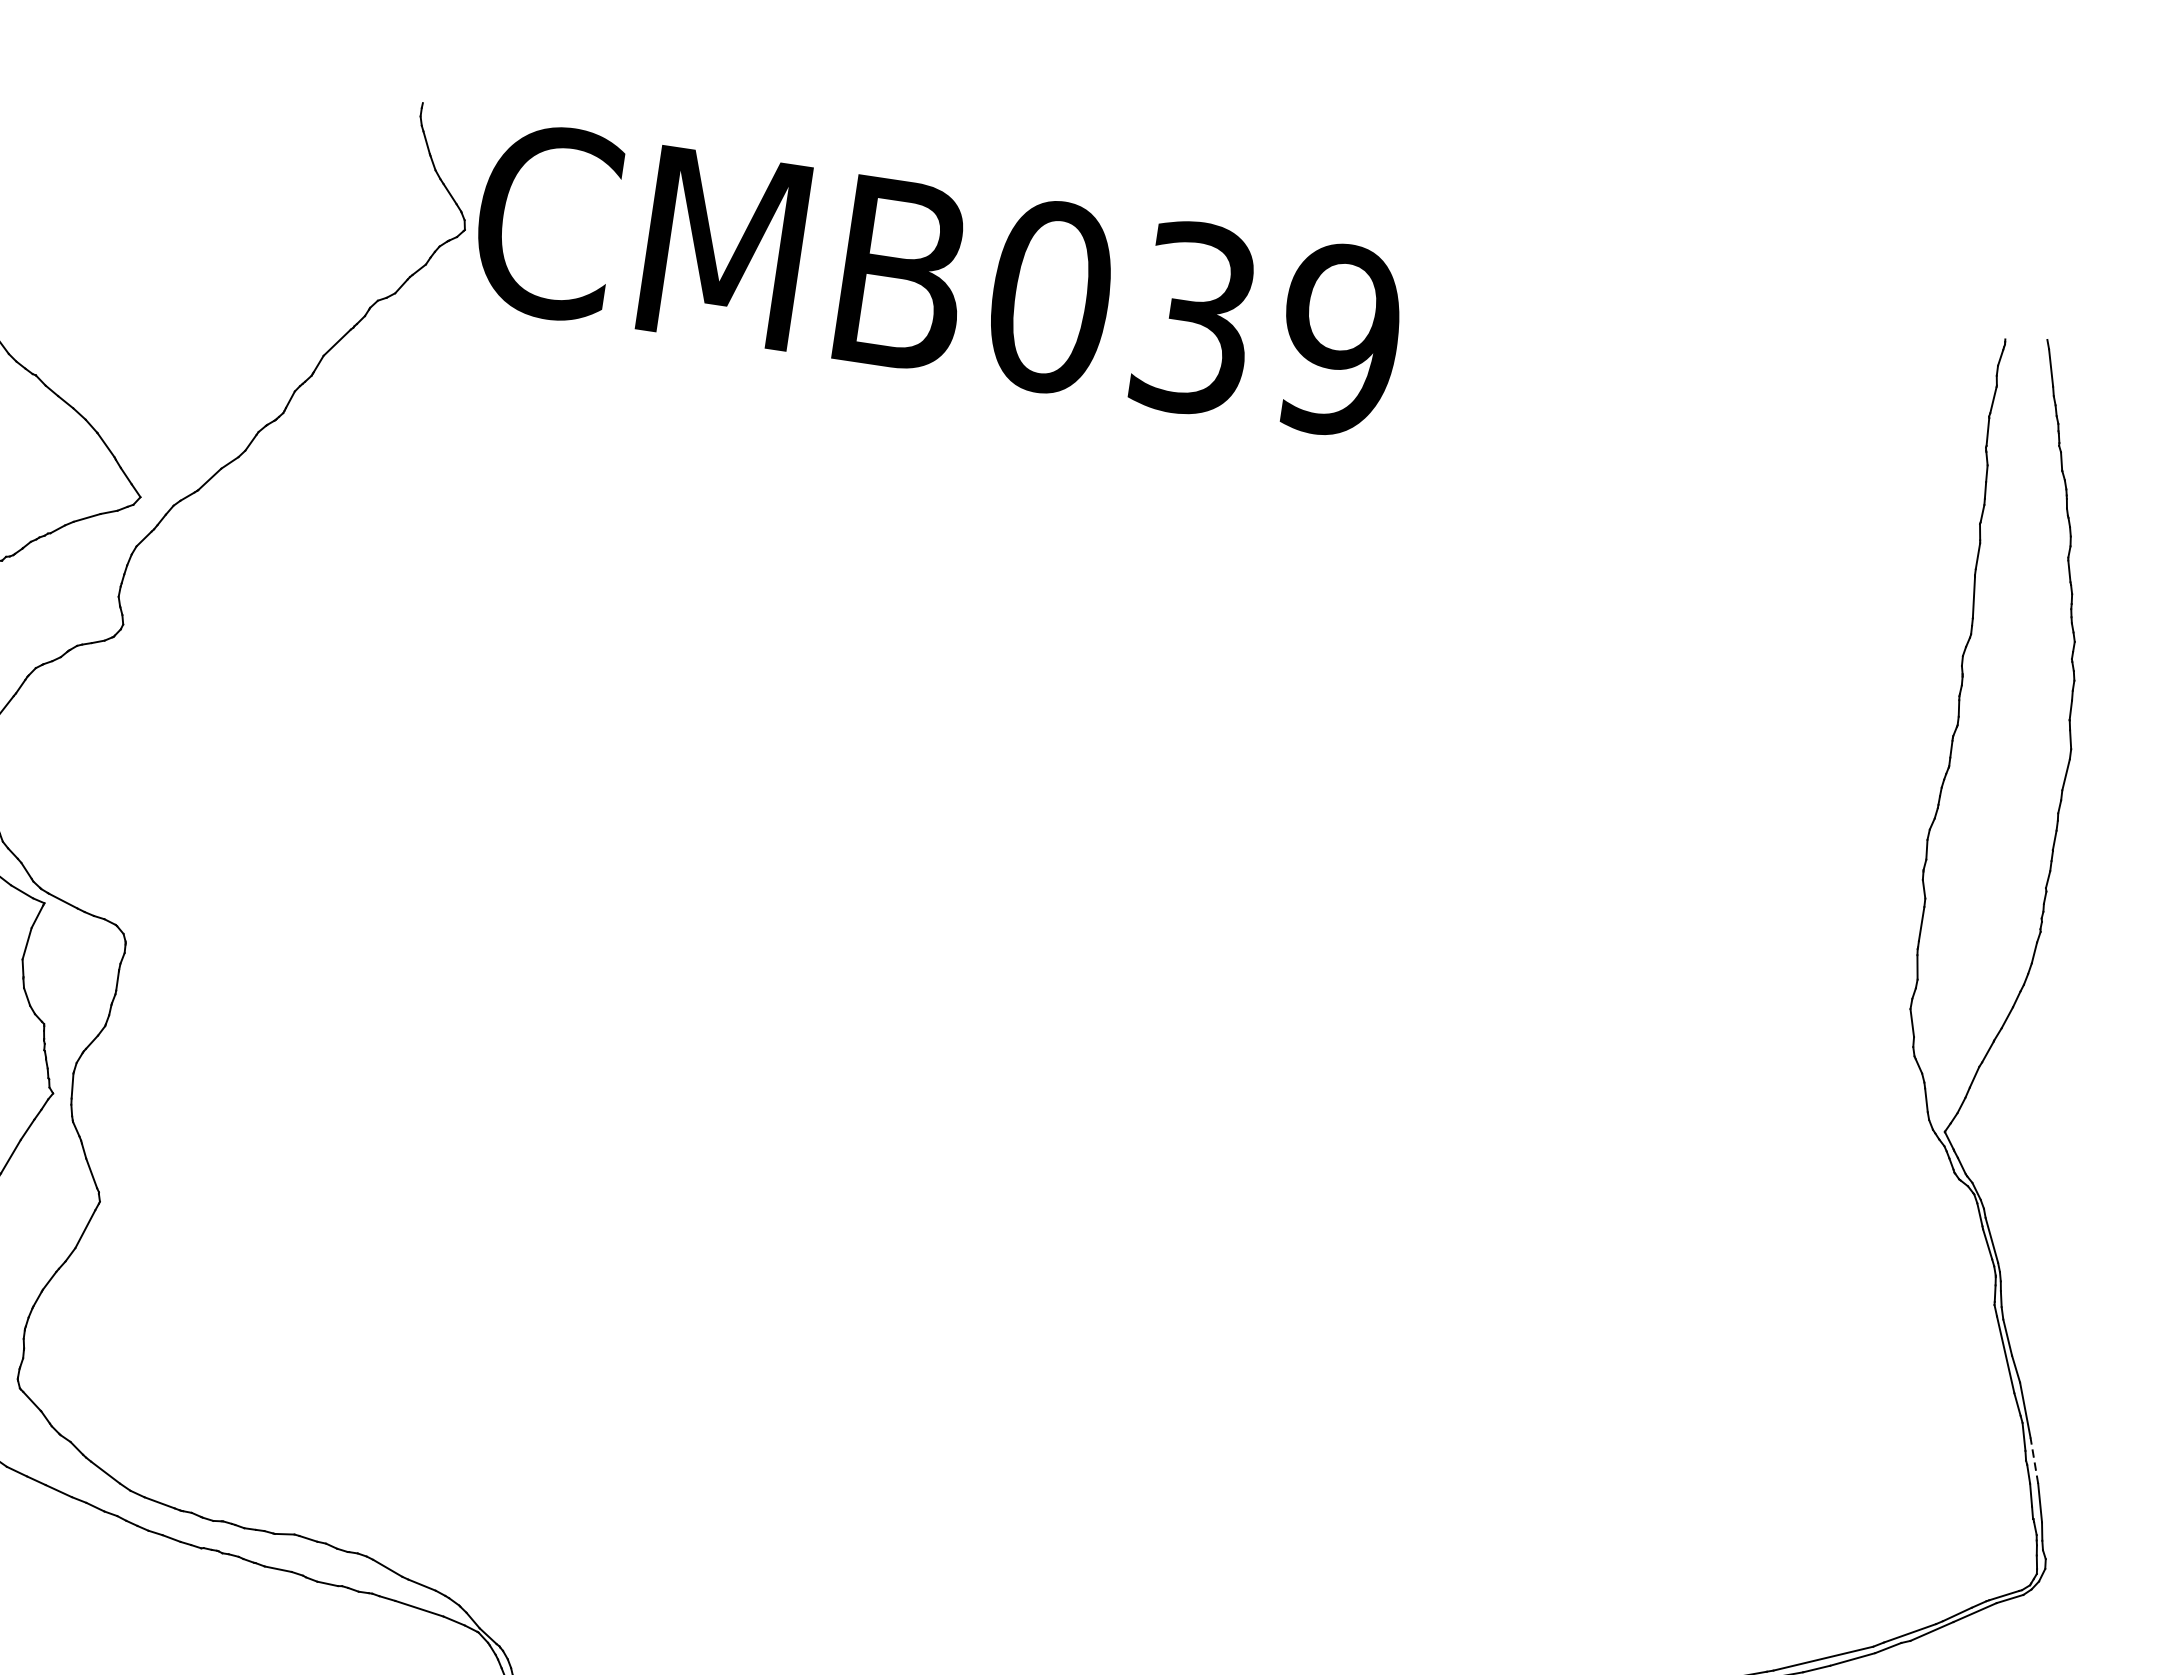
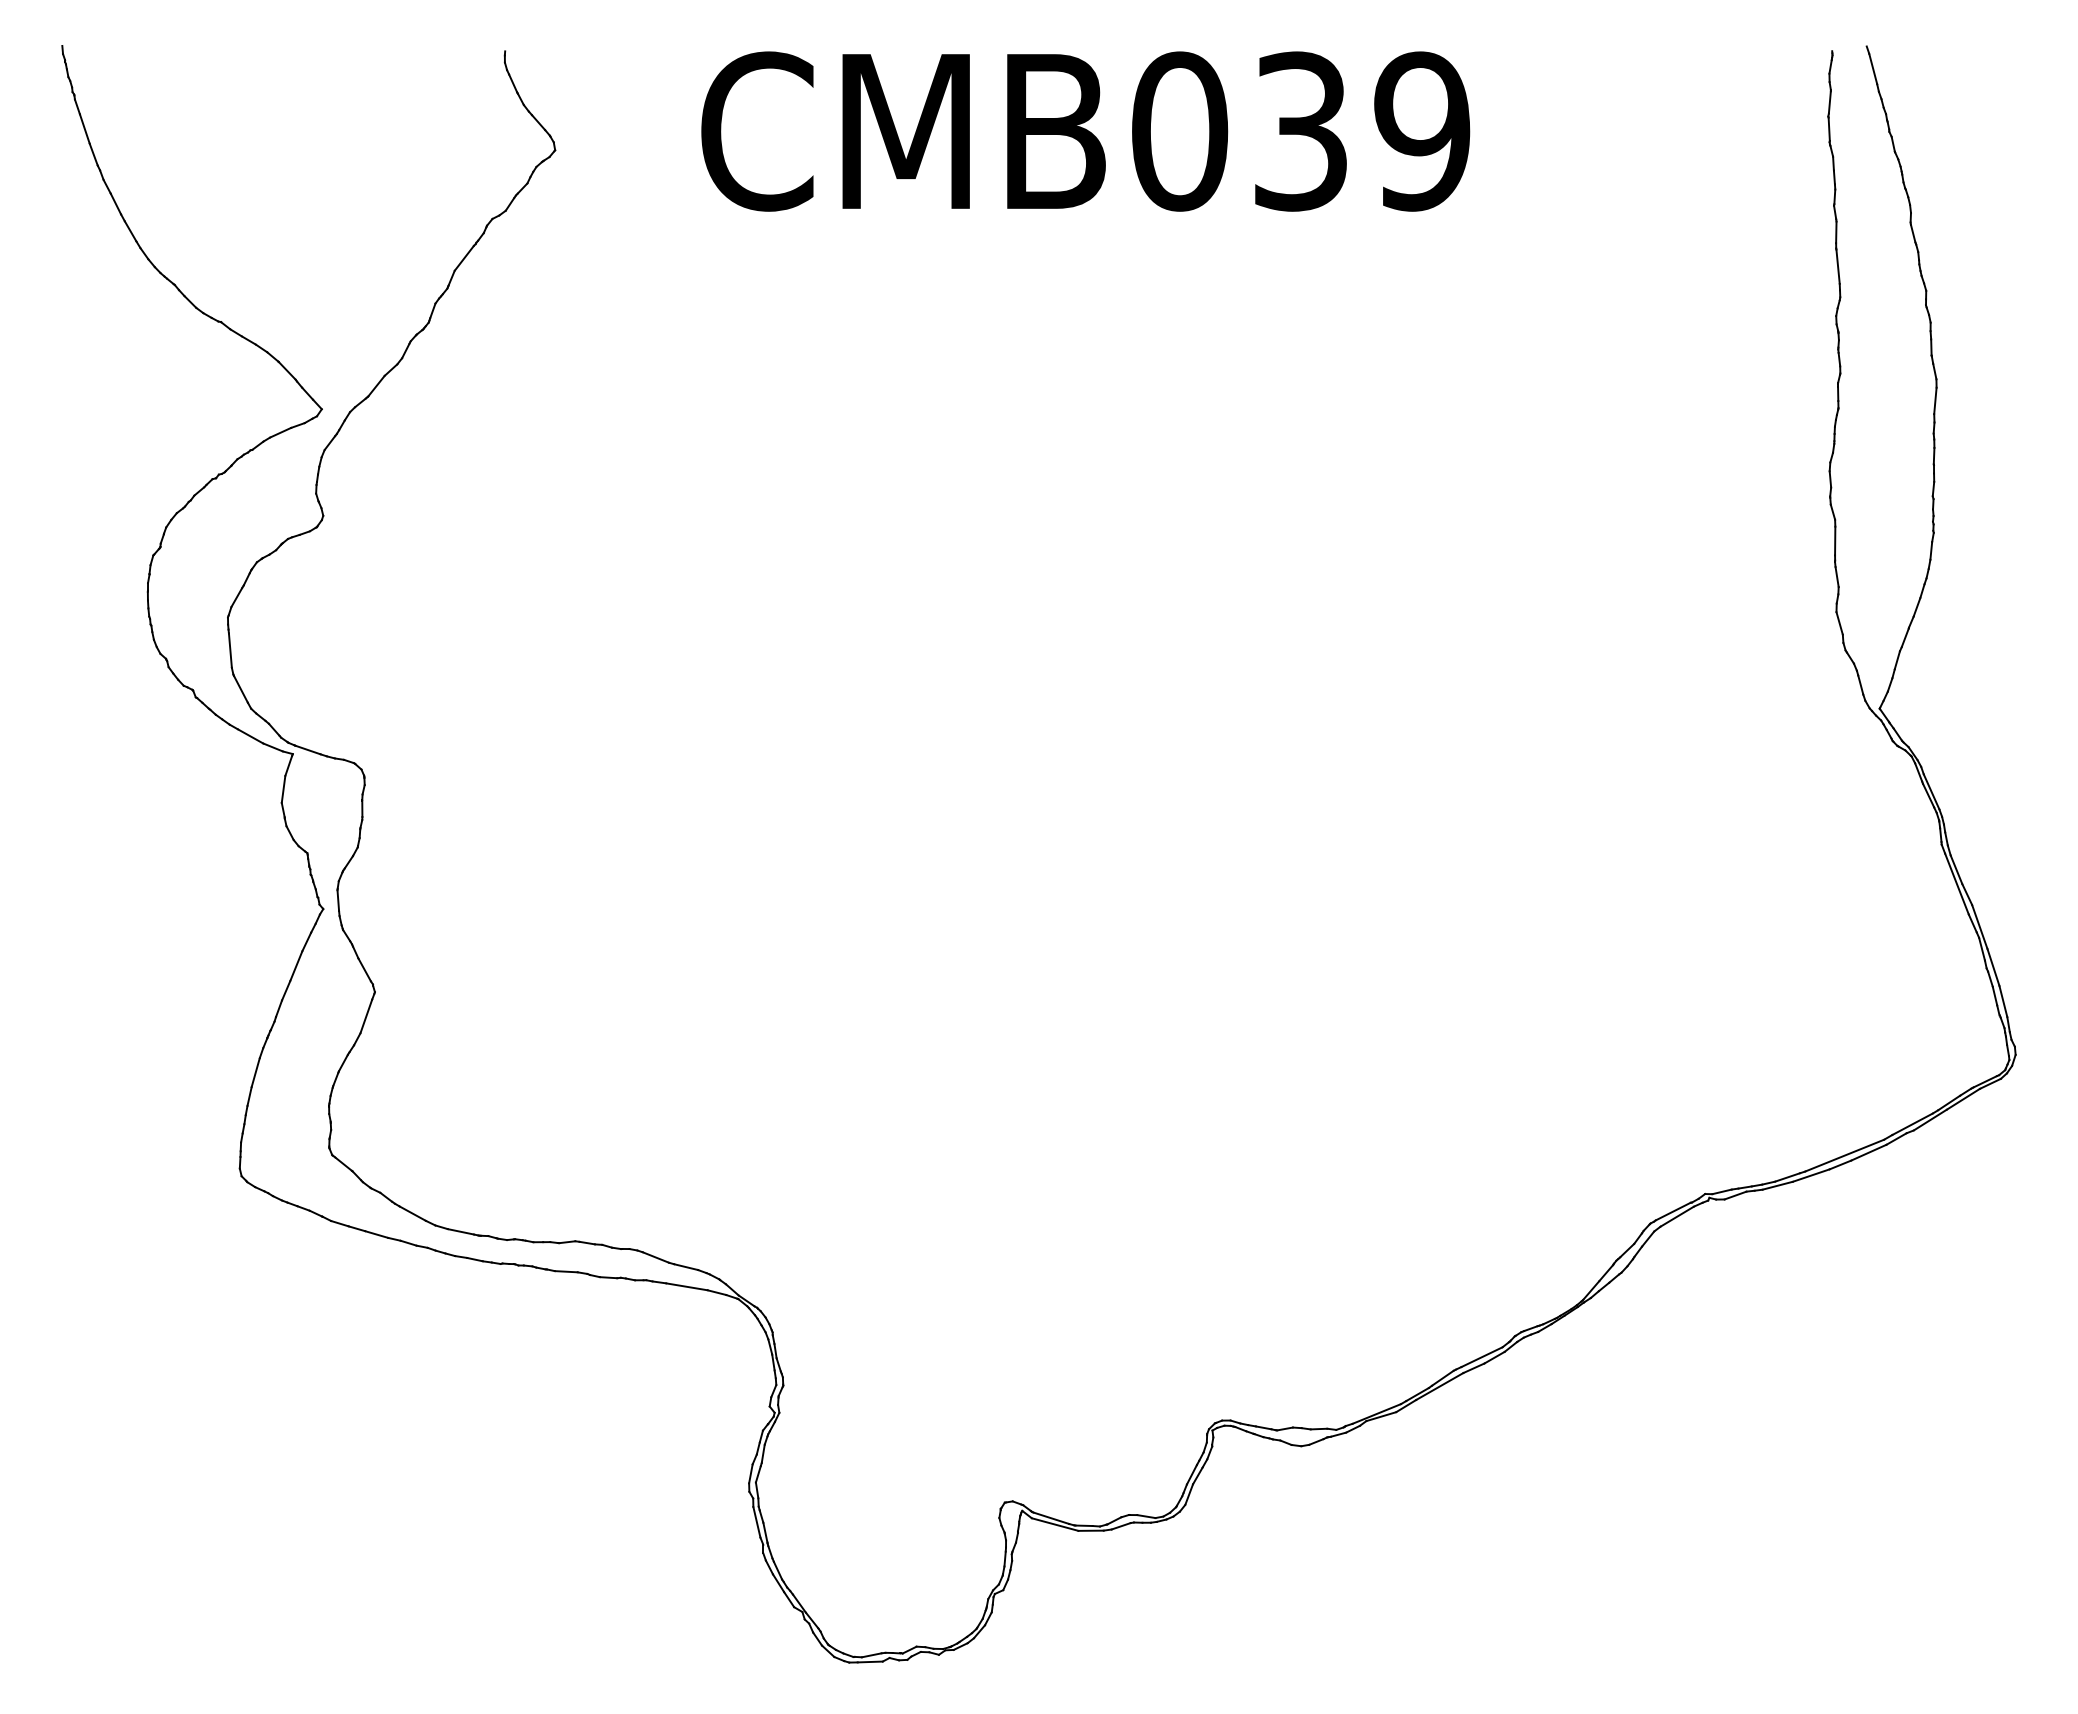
text: (938, 280) -> (1085, 131), moved
line: (2034, 1459) -> (1993, 966), dashed -> solid

